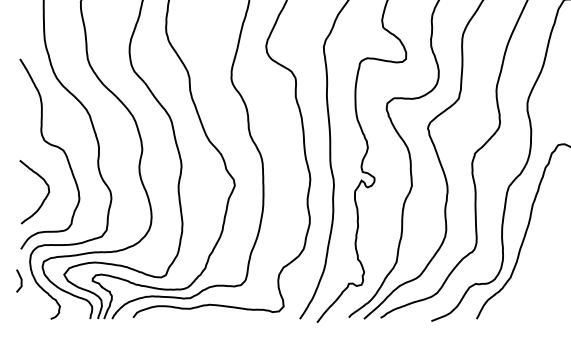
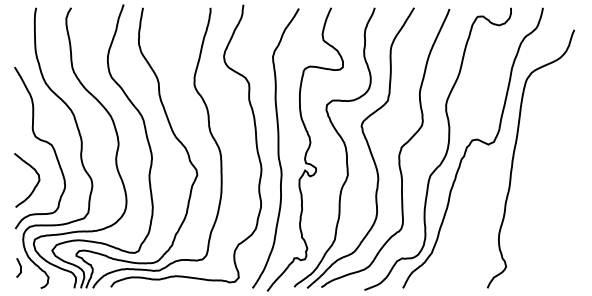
curve: (19, 279) -> (19, 266), moved

